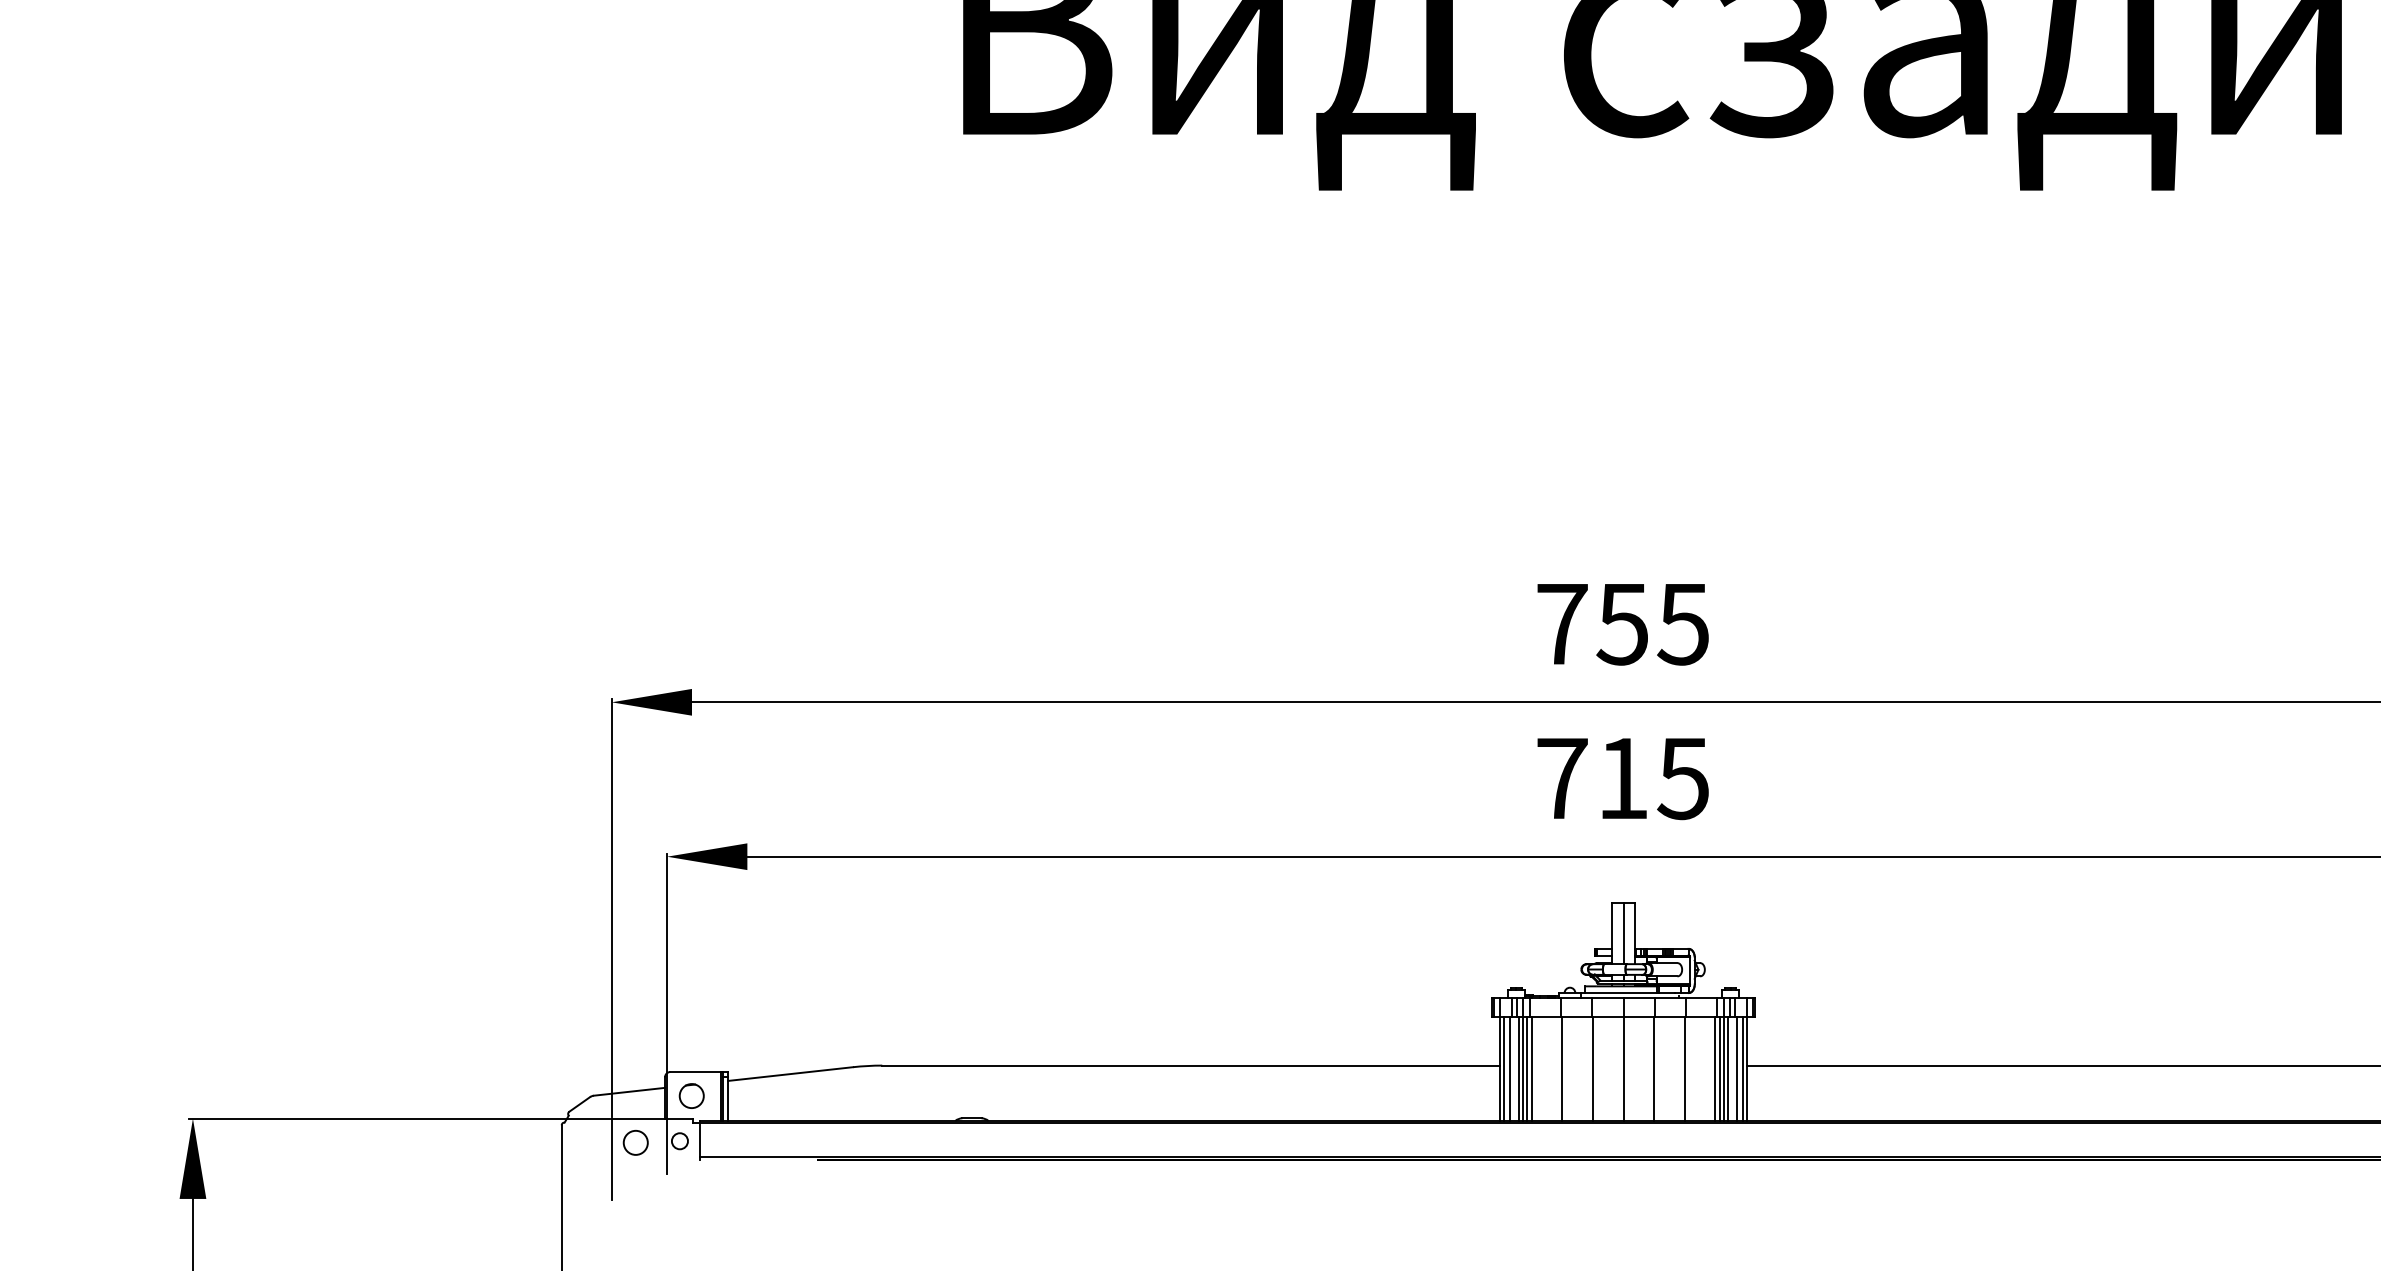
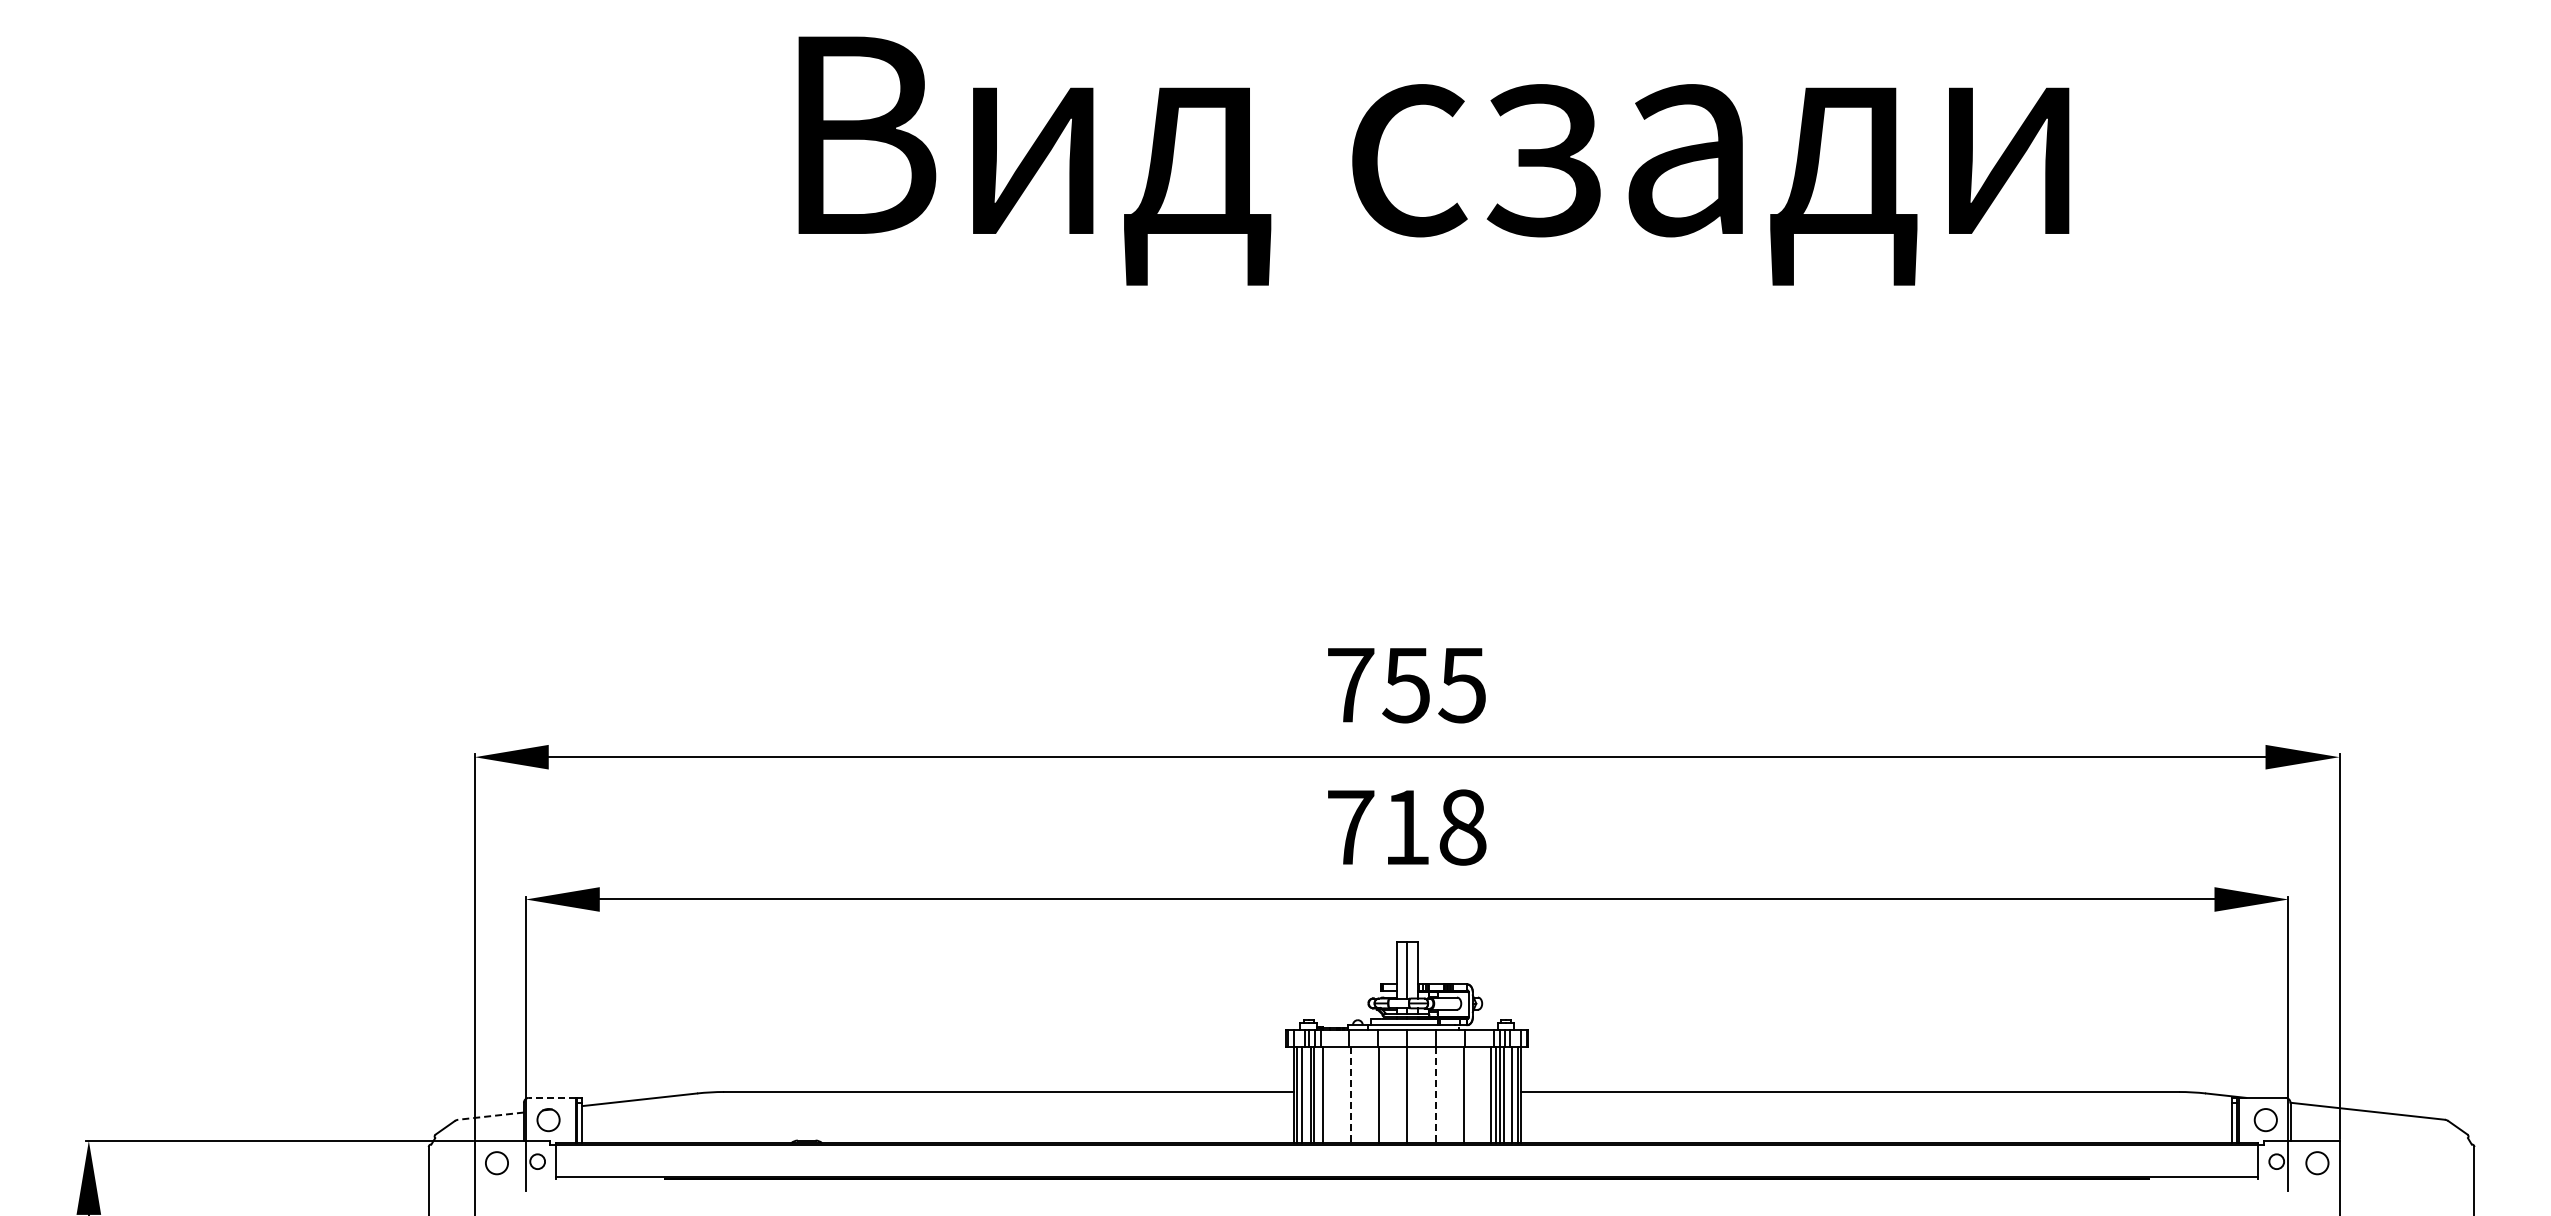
text: (1683, 778) -> (1462, 827), 715 -> 718
line: (1527, 1069) -> (1318, 1095), removed
line: (1561, 1069) -> (1350, 1095), solid -> dashed
line: (1654, 1069) -> (1435, 1095), solid -> dashed
line: (694, 1071) -> (551, 1097), solid -> dashed
line: (629, 1092) -> (491, 1116), solid -> dashed

